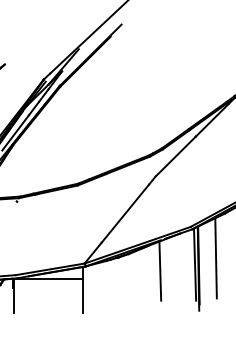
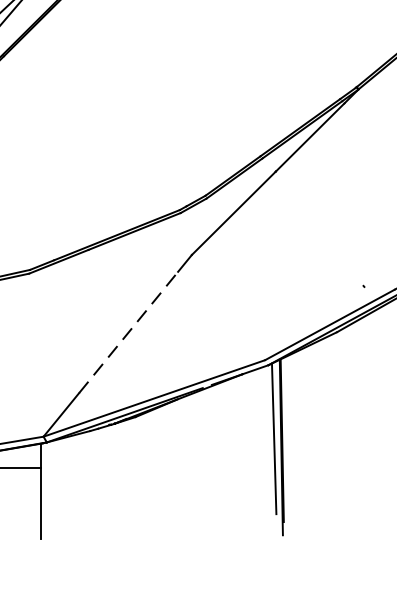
line: (125, 213) -> (128, 332), solid -> dashed
line: (215, 258) -> (316, 426), removed
line: (160, 270) -> (202, 451), removed

